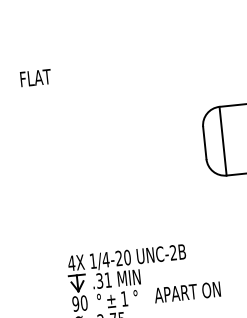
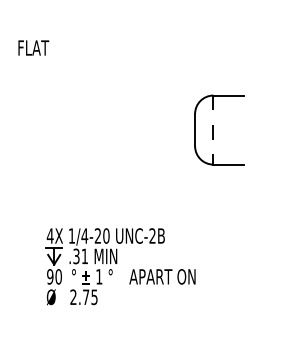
line: (223, 141) -> (213, 130), solid -> dashed

